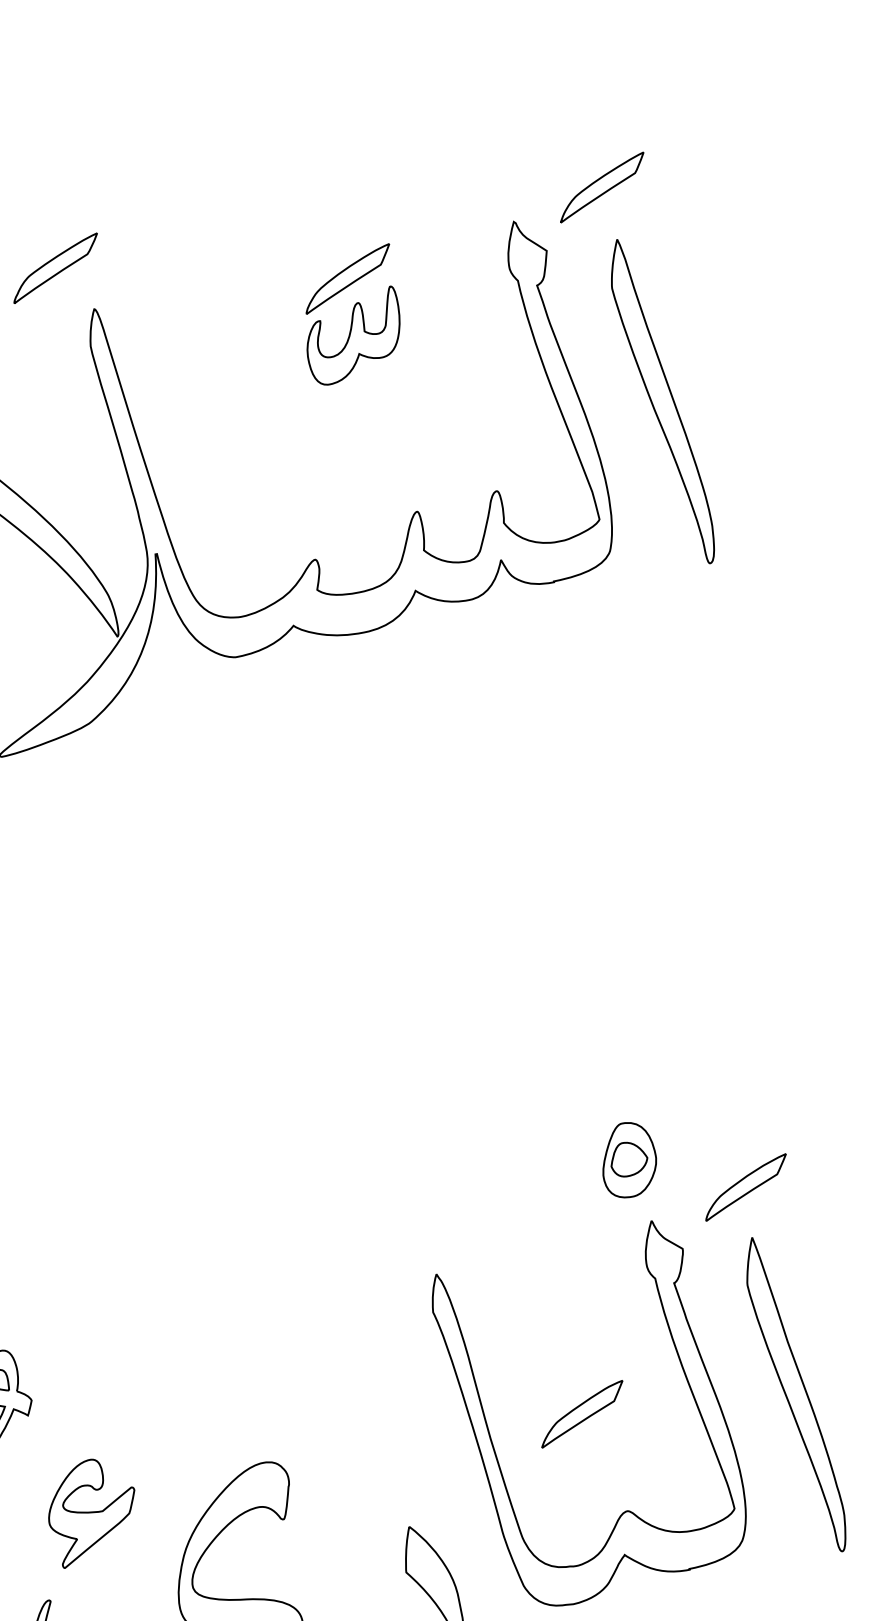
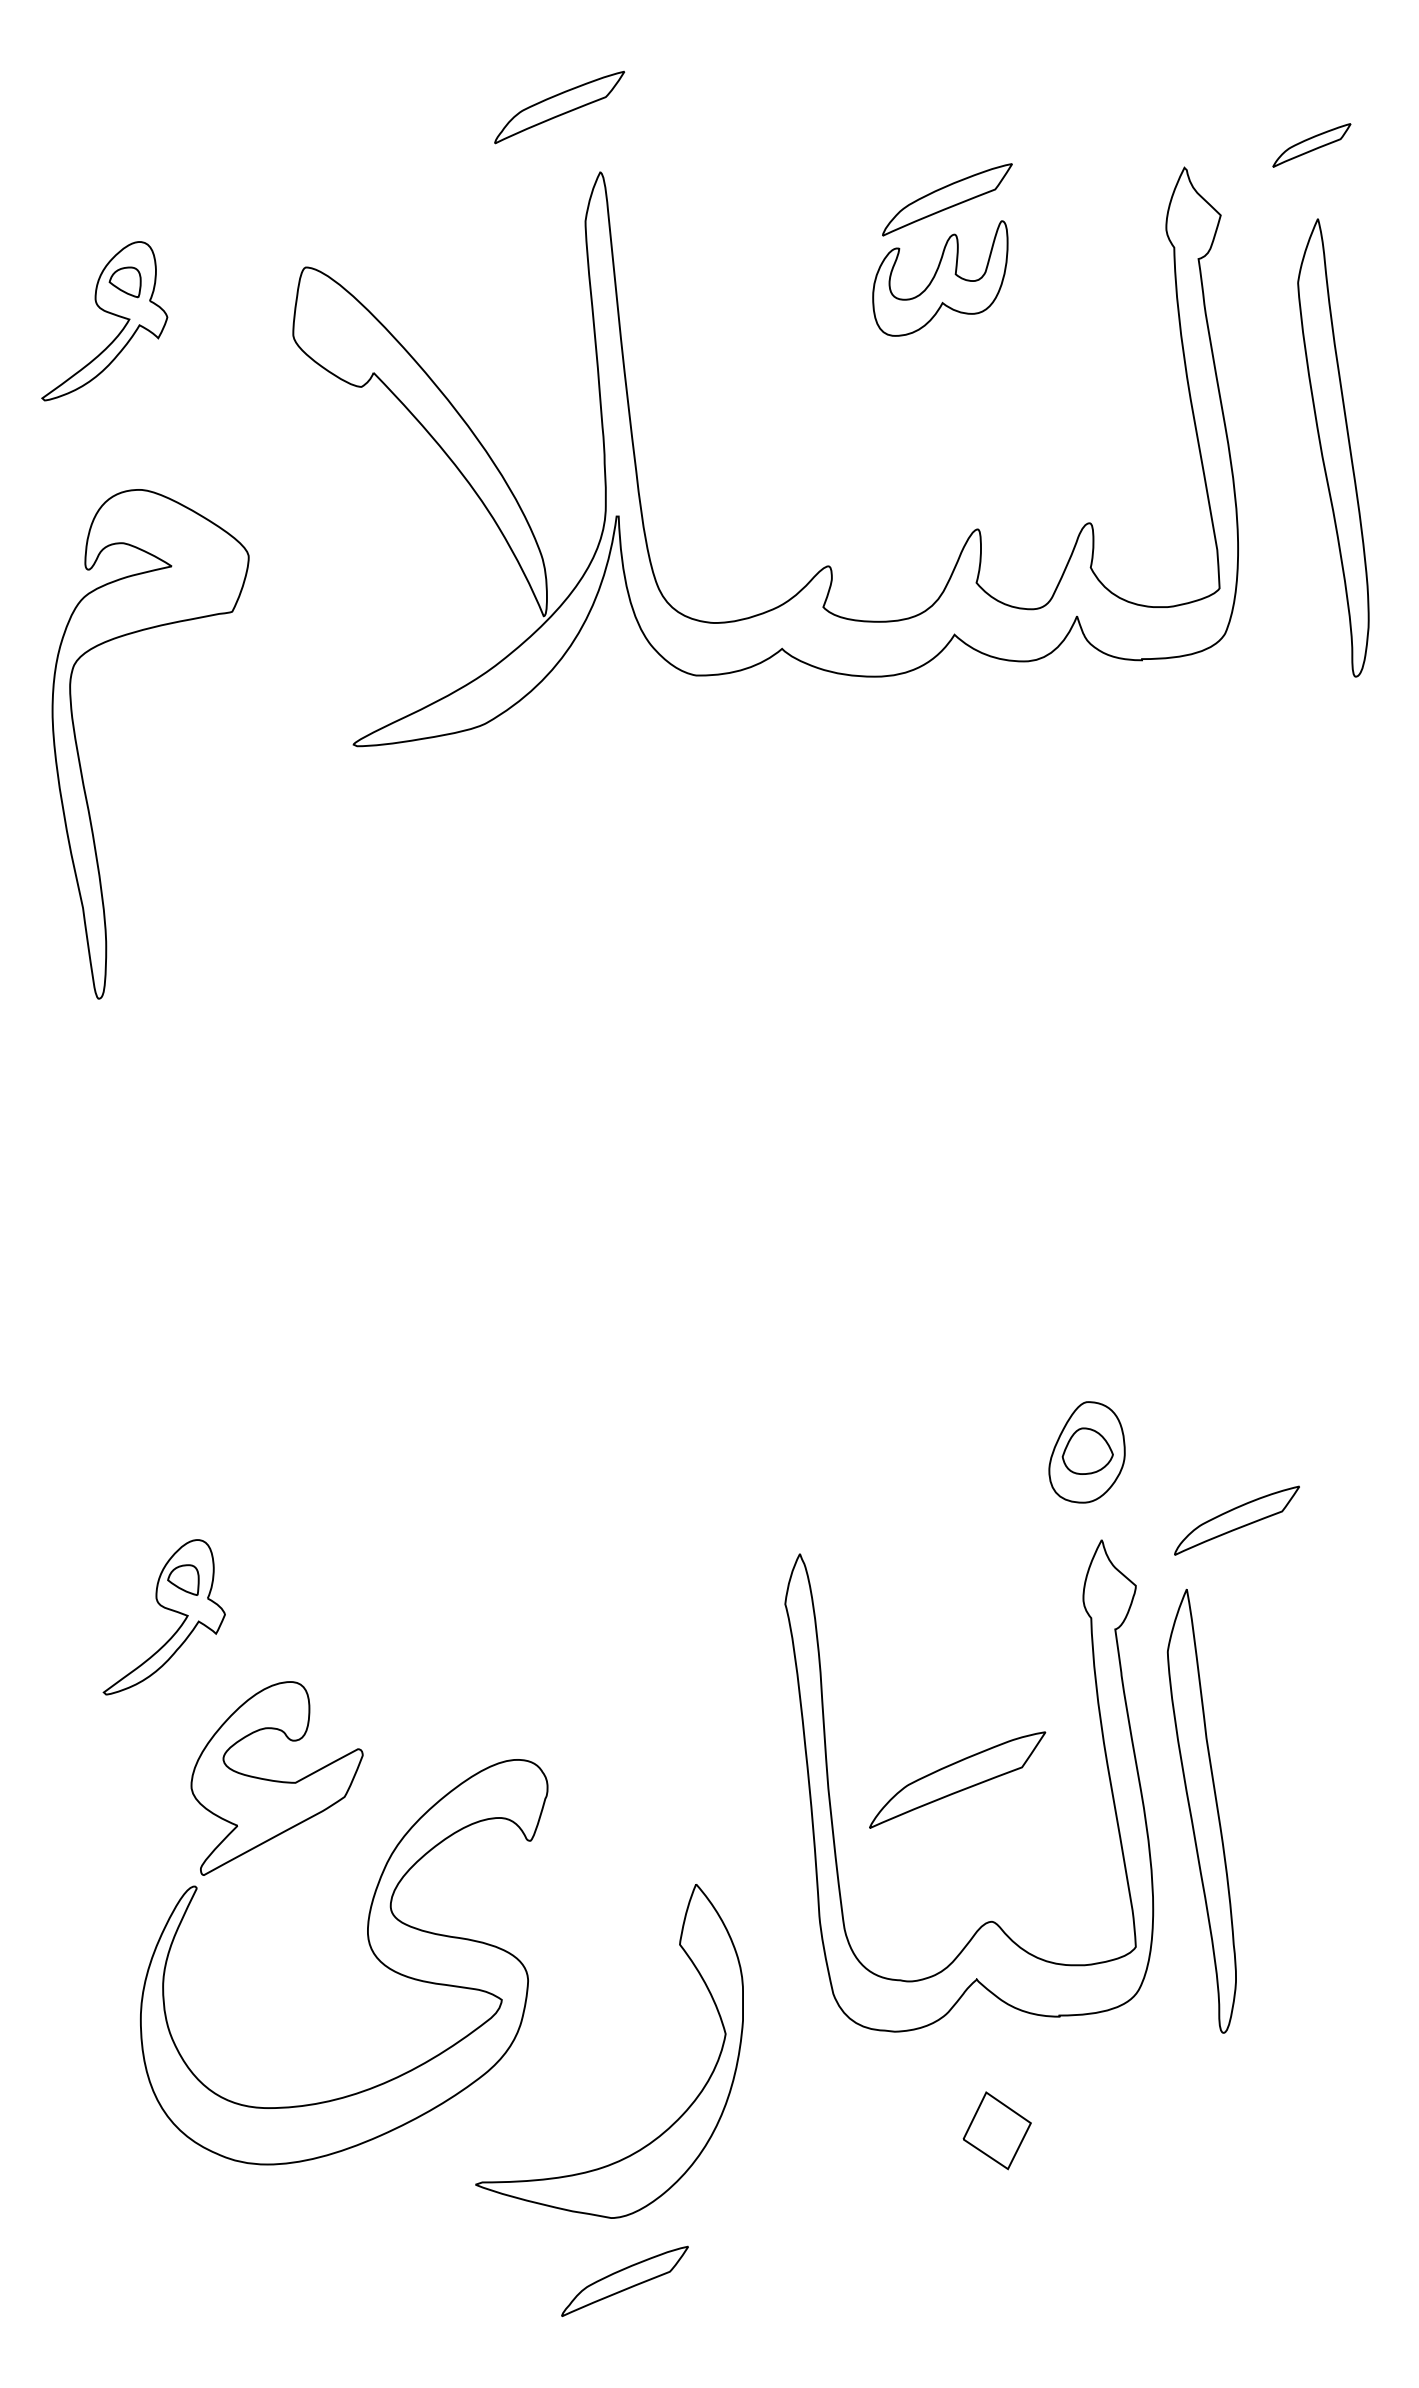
part: (601, 187) -> (1311, 145), size x0.6
part: (794, 1394) -> (1201, 1810), moved
part: (582, 1414) -> (957, 1780), size x1.4
part: (92, 1510) -> (277, 1778), size x1.4

